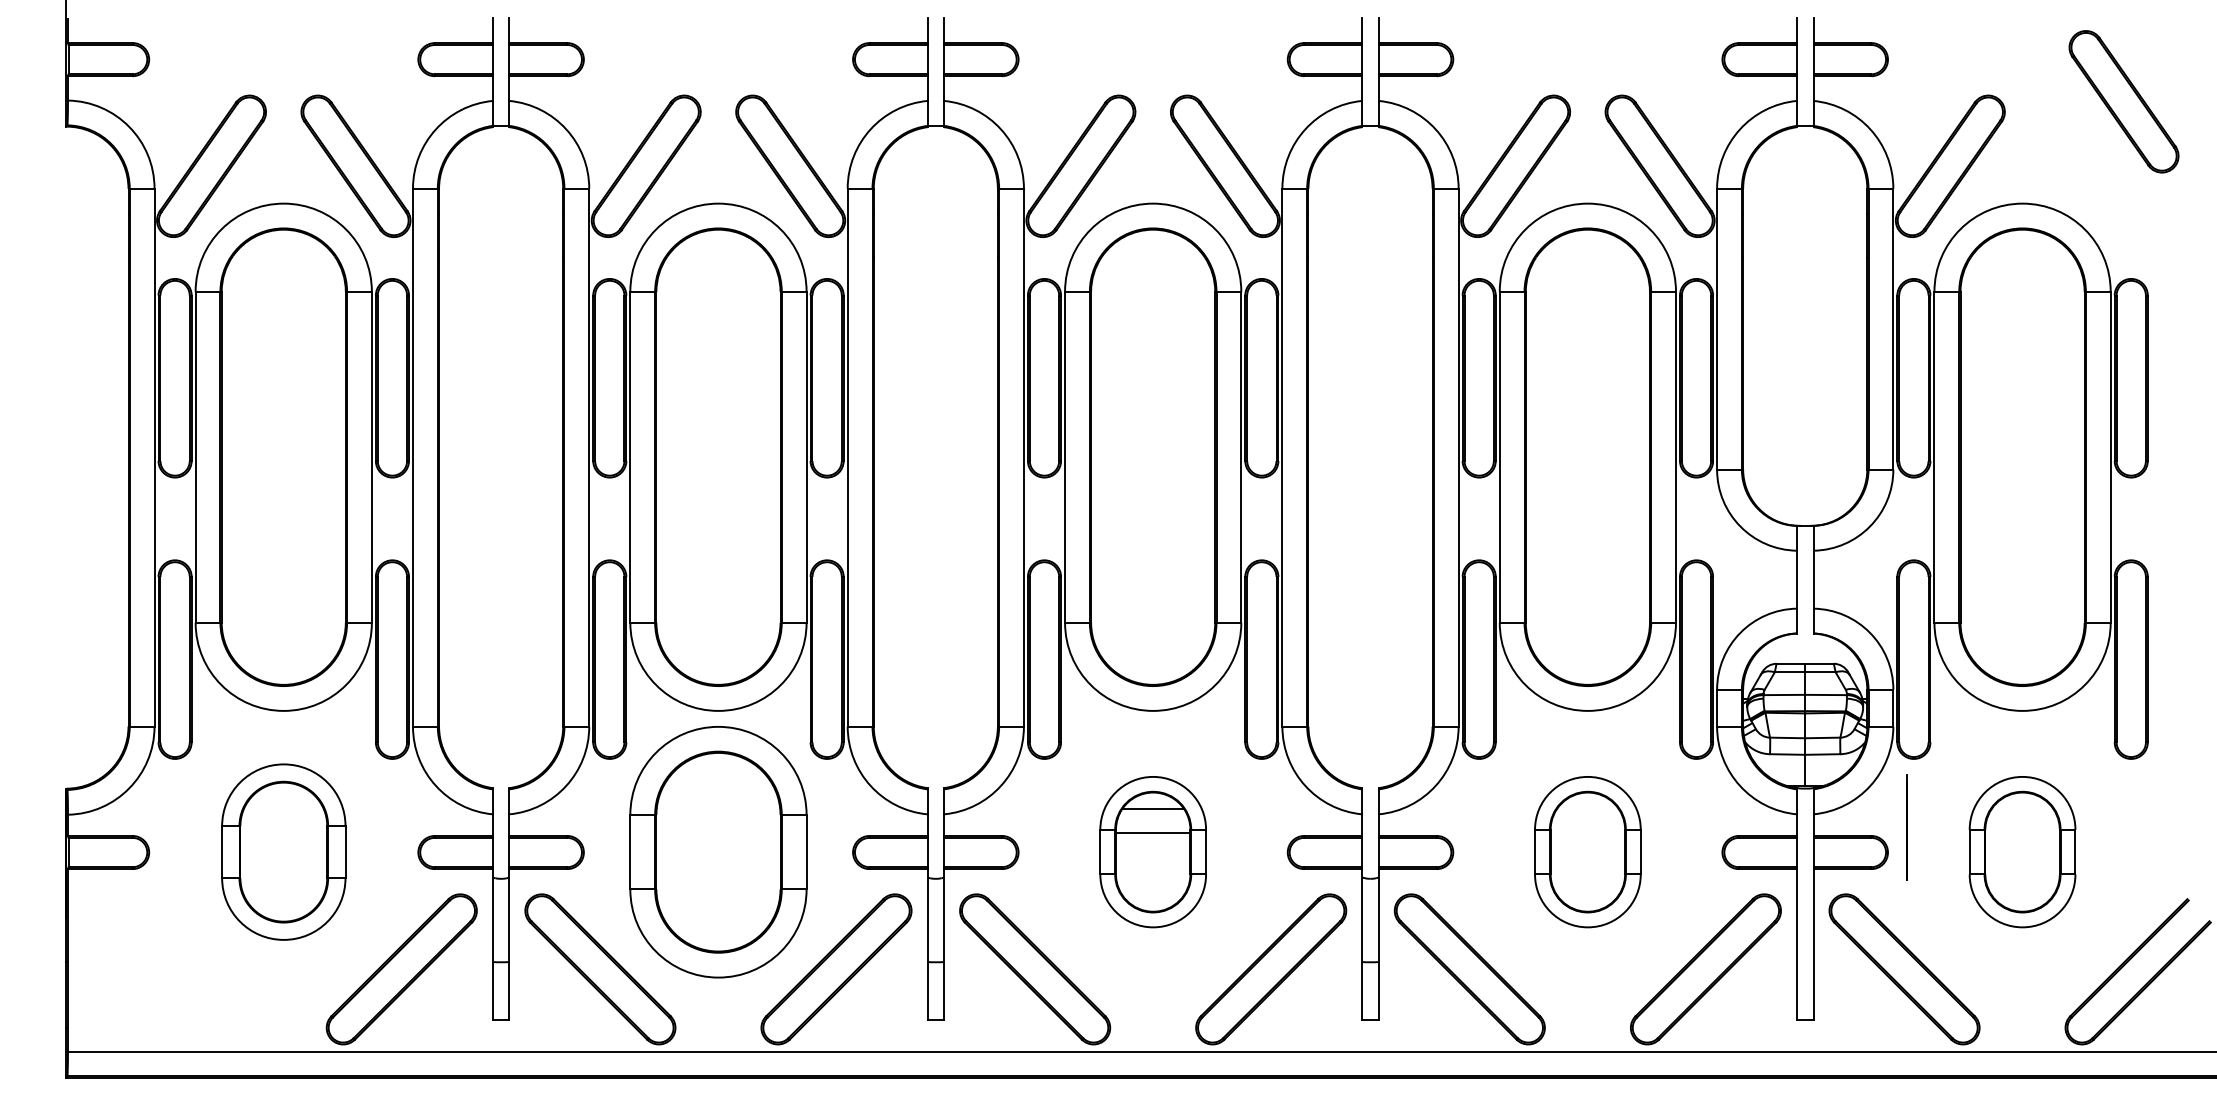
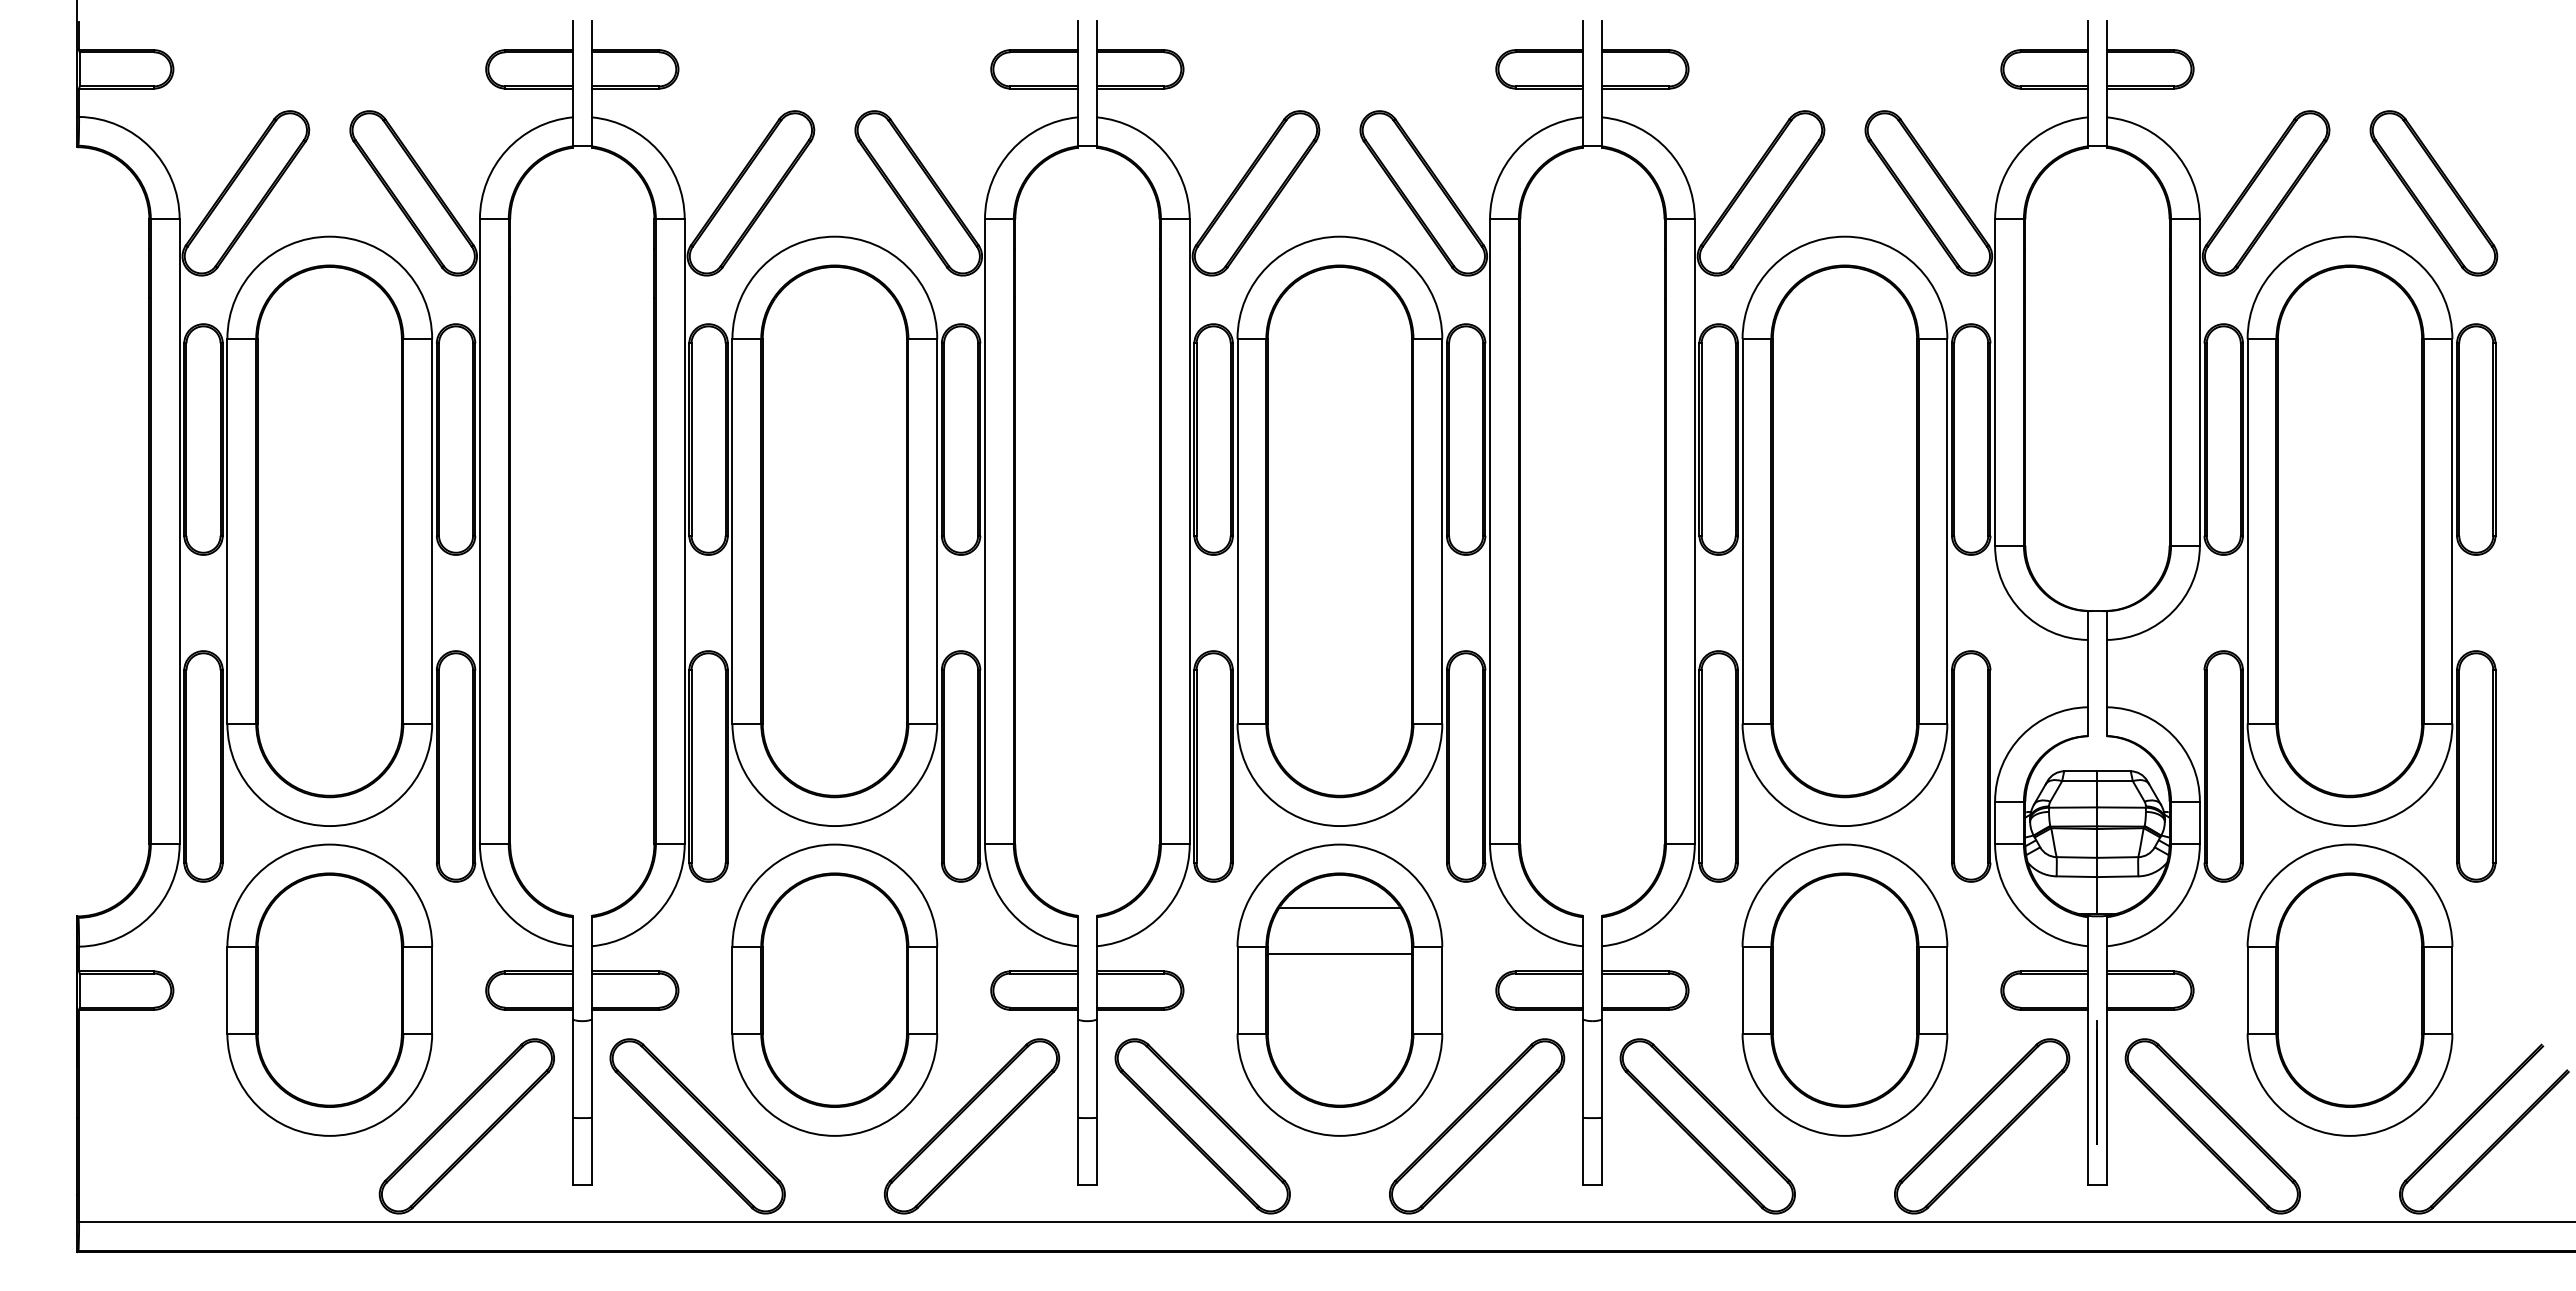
part: (2123, 101) -> (2433, 193), moved
line: (1905, 827) -> (2096, 1082), moved
part: (283, 851) -> (329, 989), size x1.43
part: (1152, 851) -> (1339, 989), size x1.67
part: (1587, 851) -> (1844, 989), size x1.67
part: (2022, 851) -> (2349, 989), size x1.67

